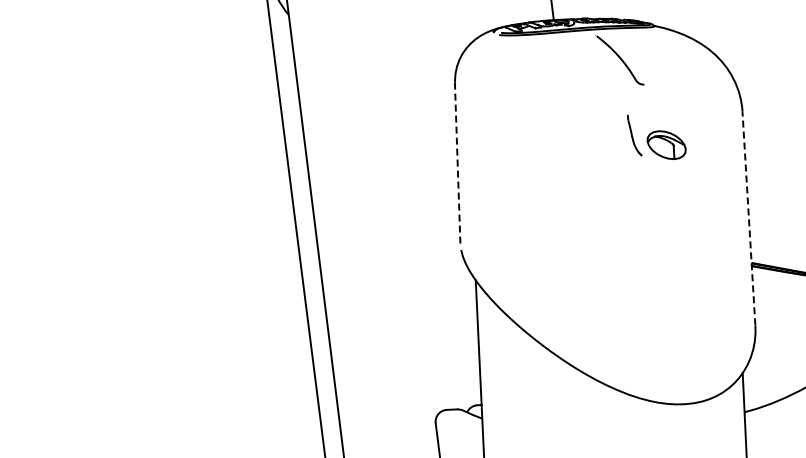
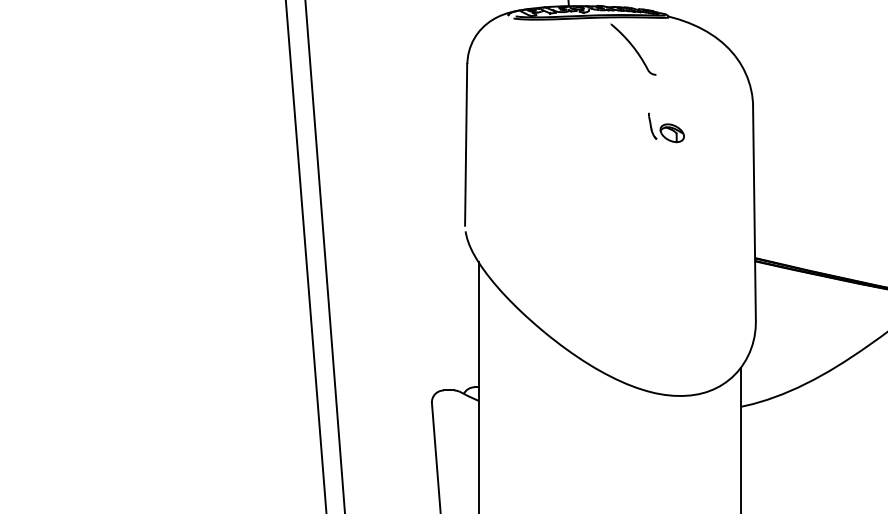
part: (656, 136) -> (666, 127), size x0.62
line: (458, 163) -> (466, 144), dashed -> solid
line: (748, 217) -> (754, 212), dashed -> solid

